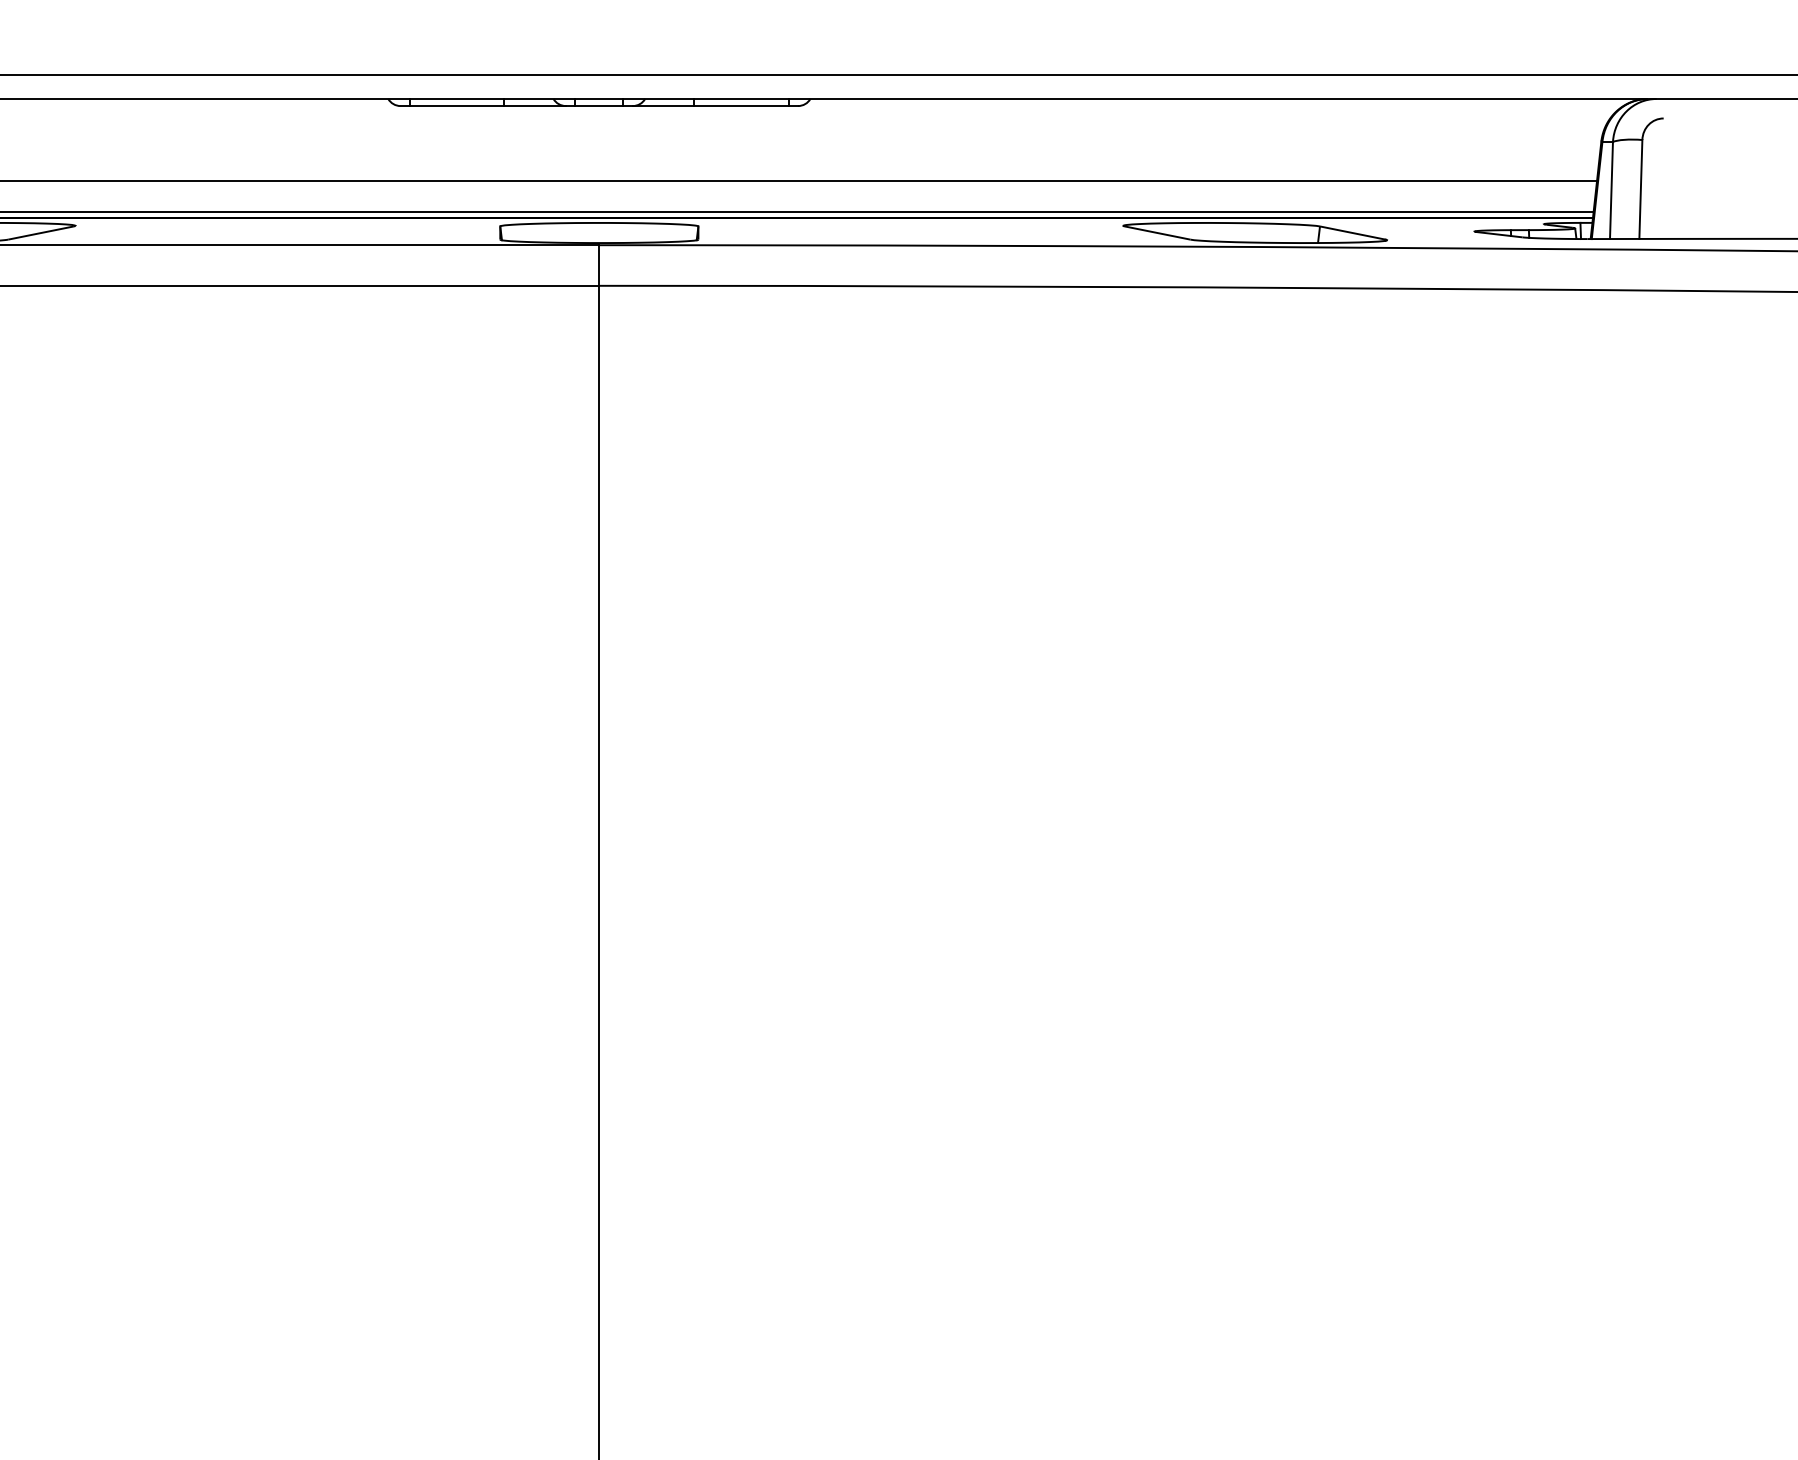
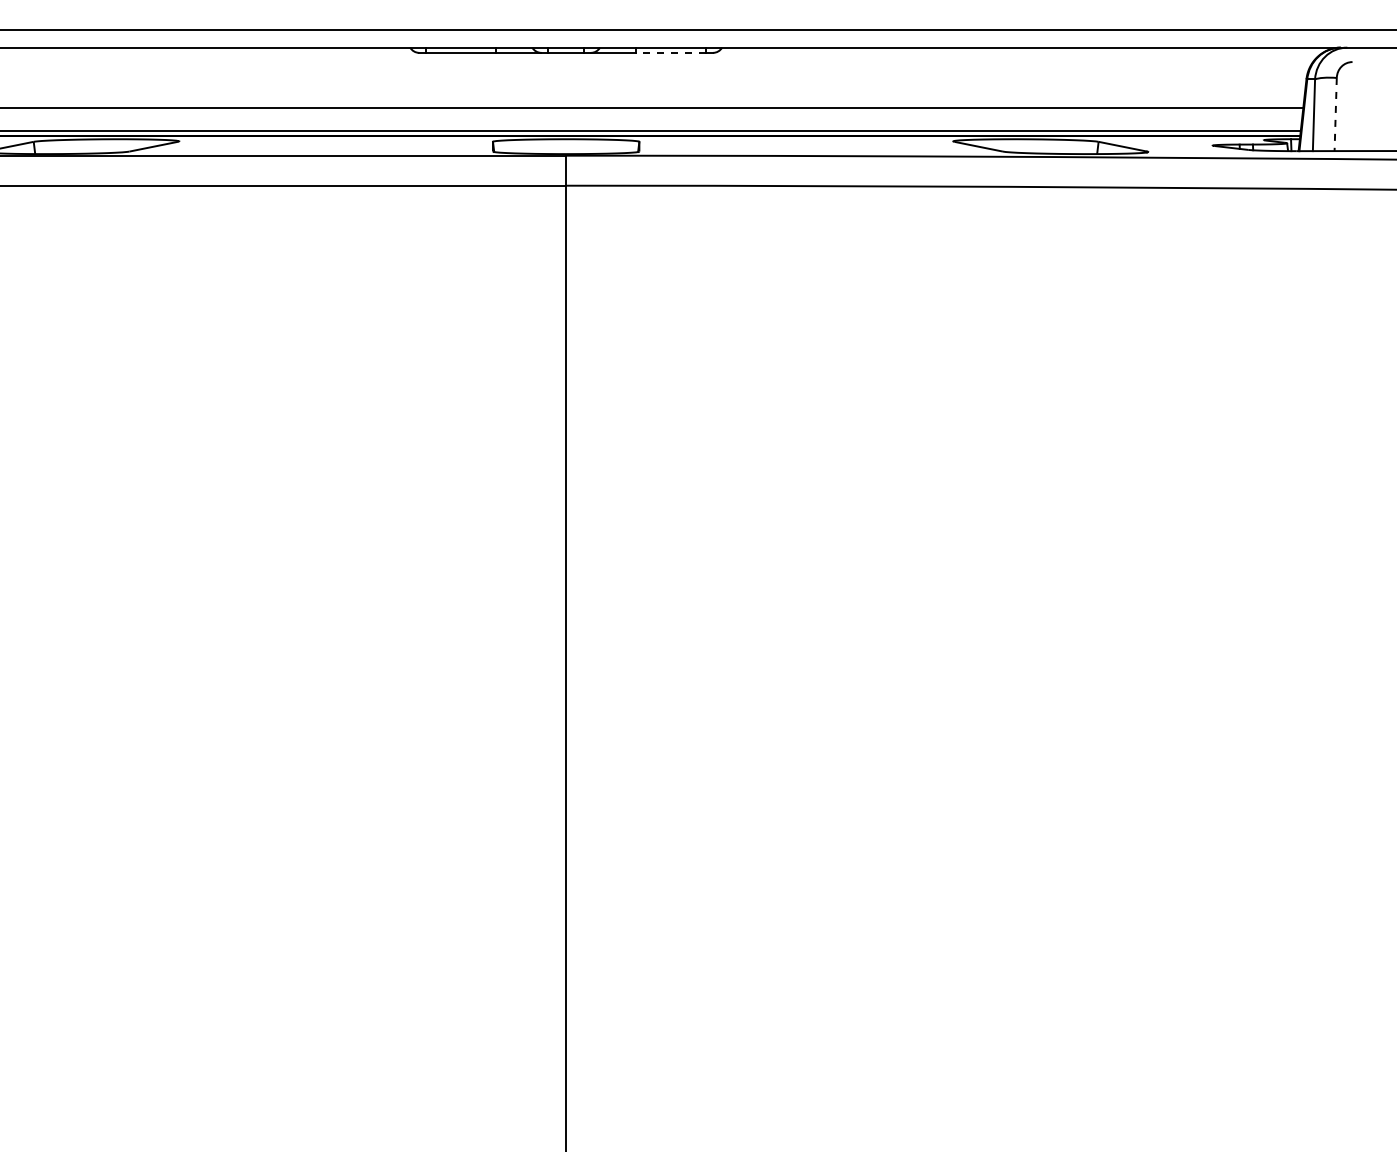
line: (741, 105) -> (671, 52), solid -> dashed
line: (1640, 189) -> (1335, 114), solid -> dashed

